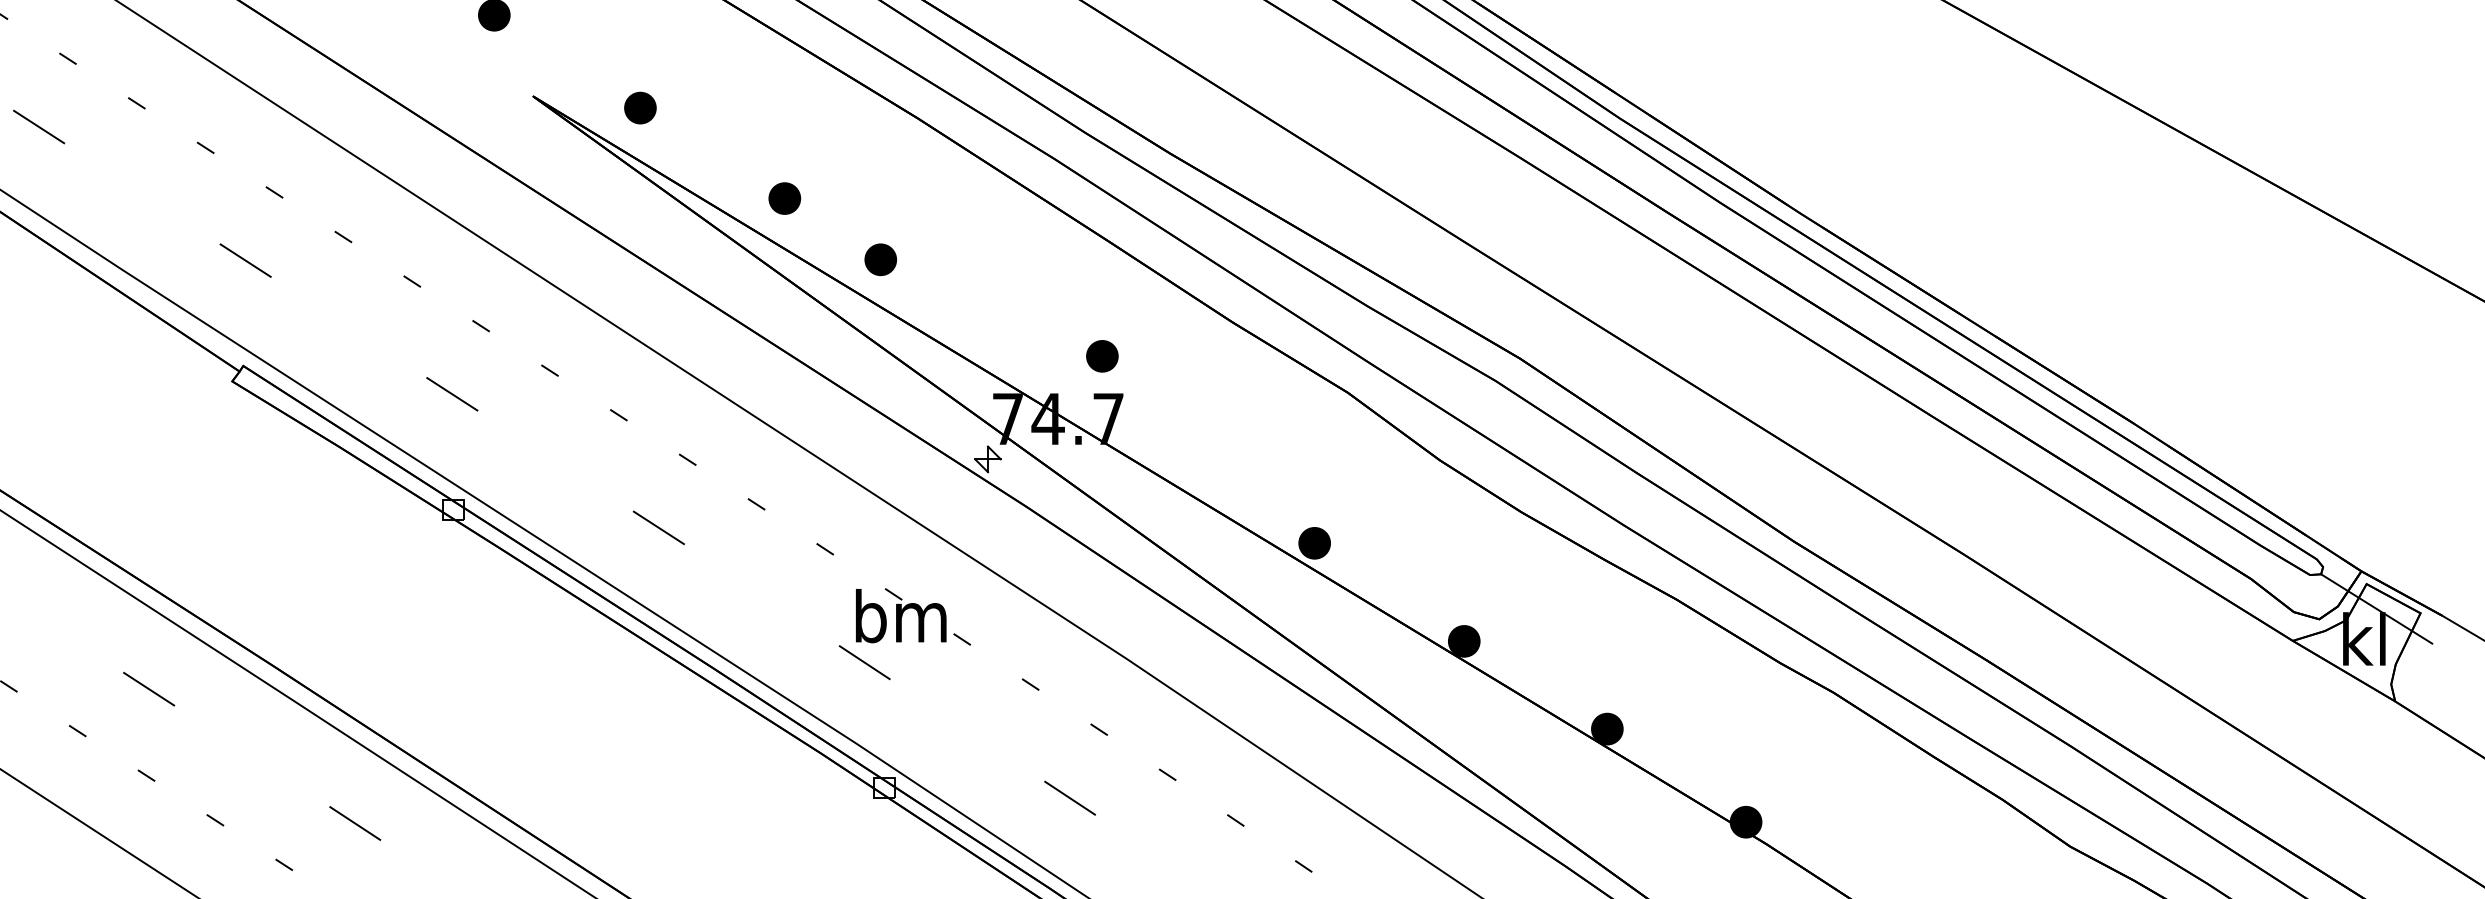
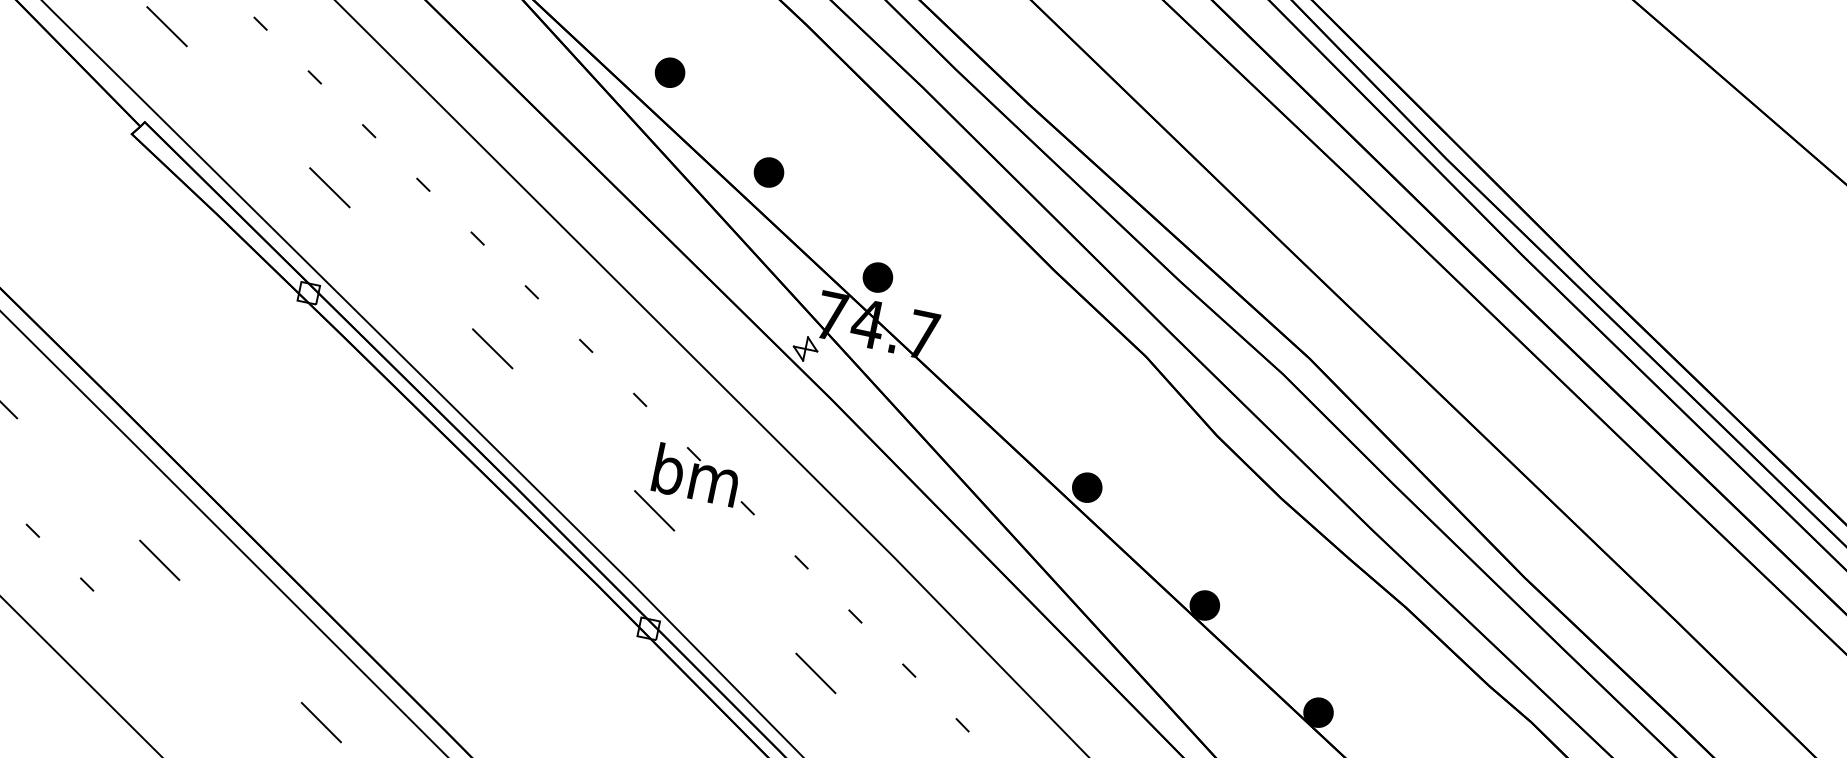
part: (880, 259) -> (768, 172), moved
part: (1102, 356) -> (877, 277), moved

